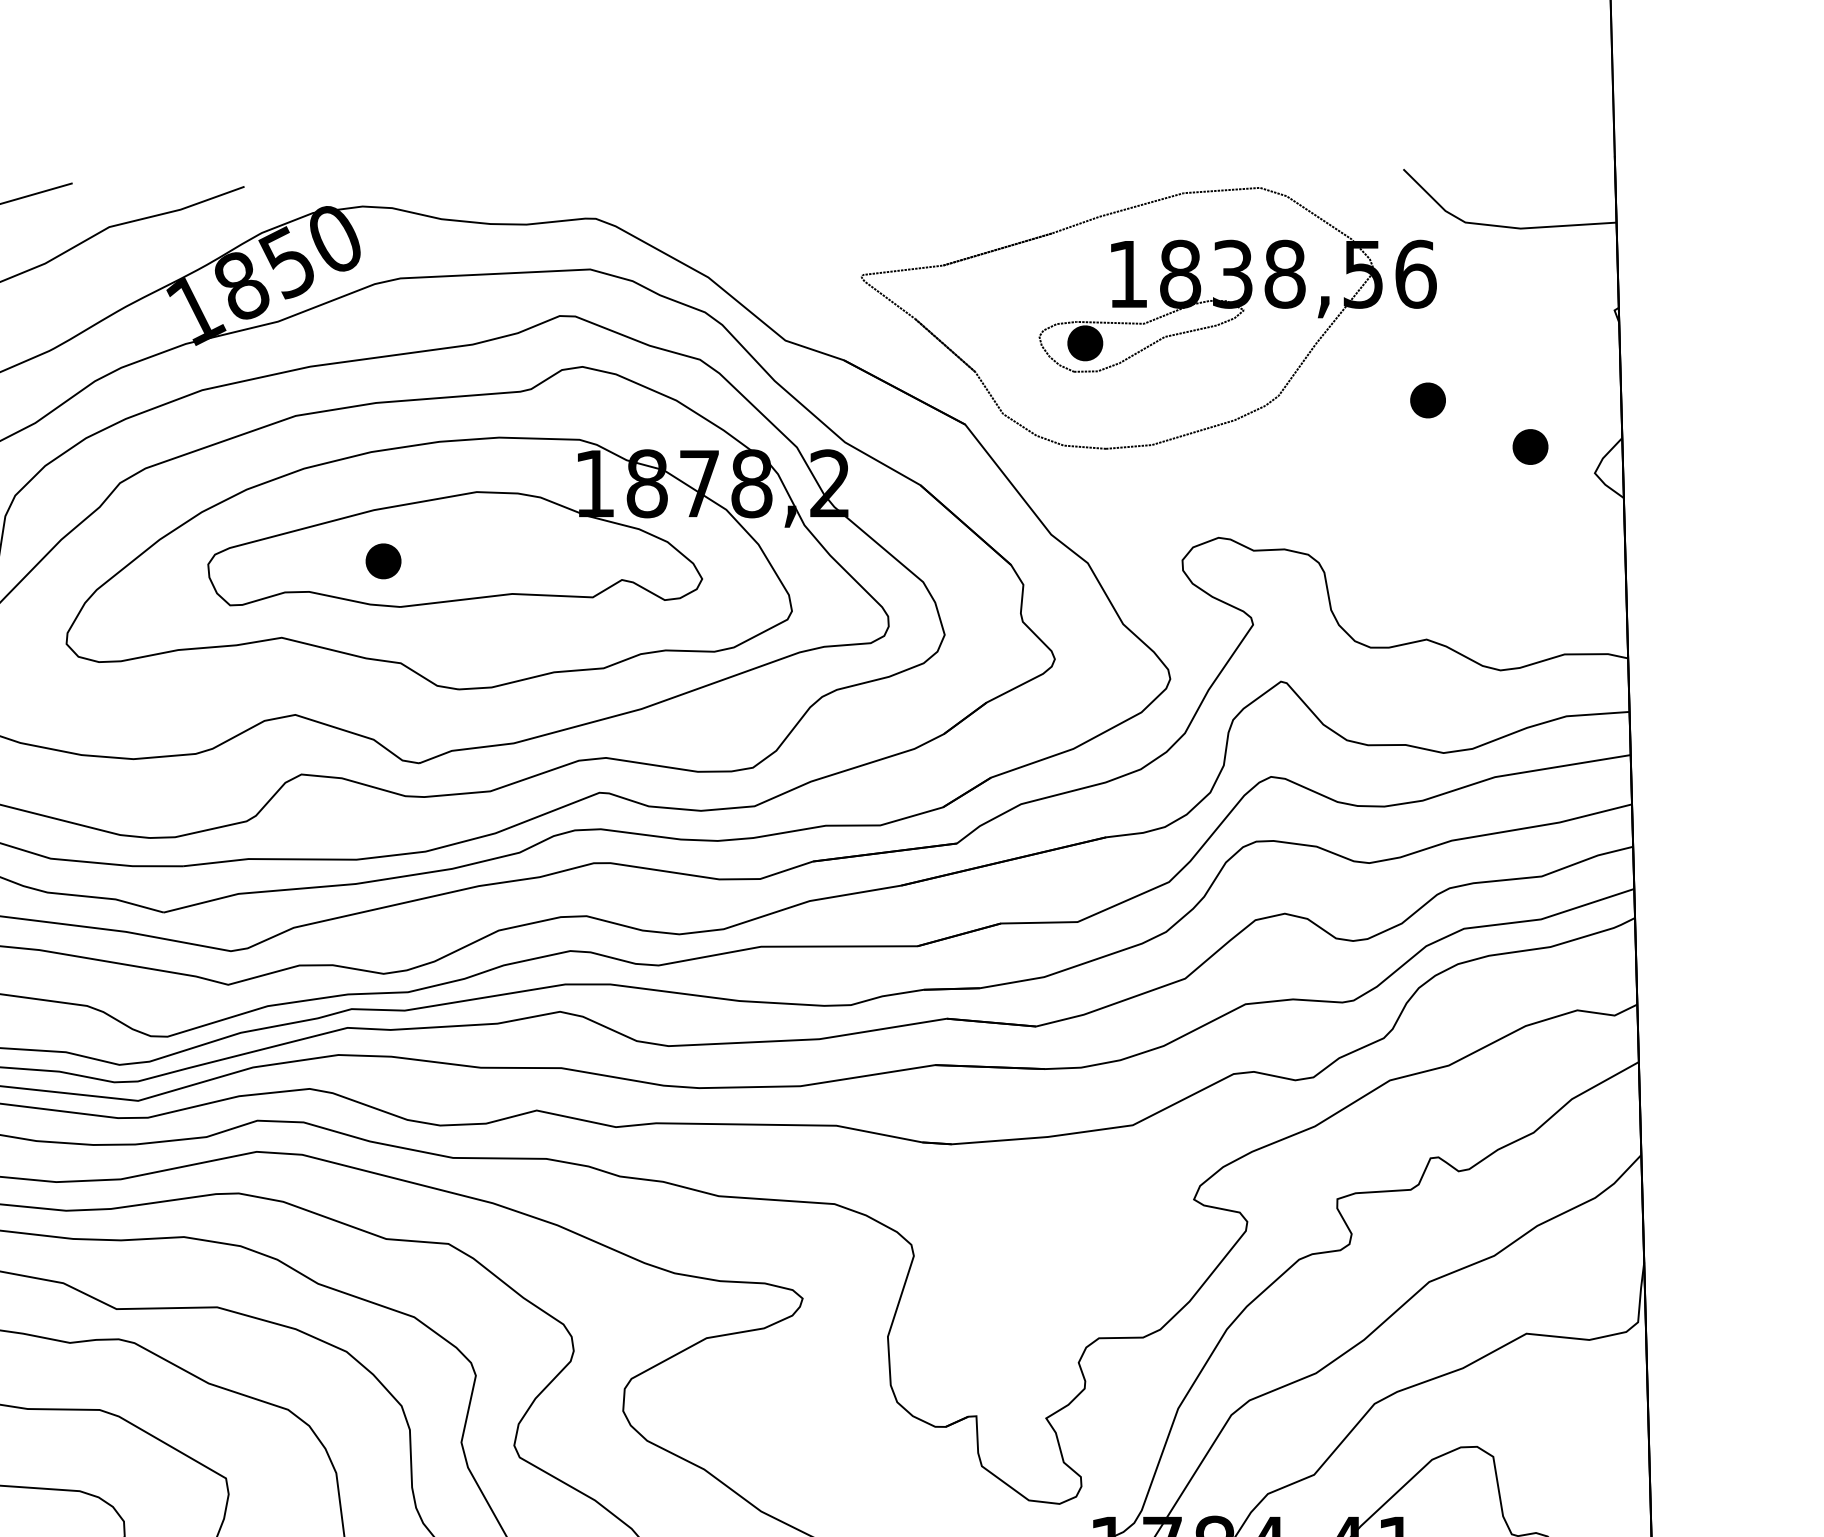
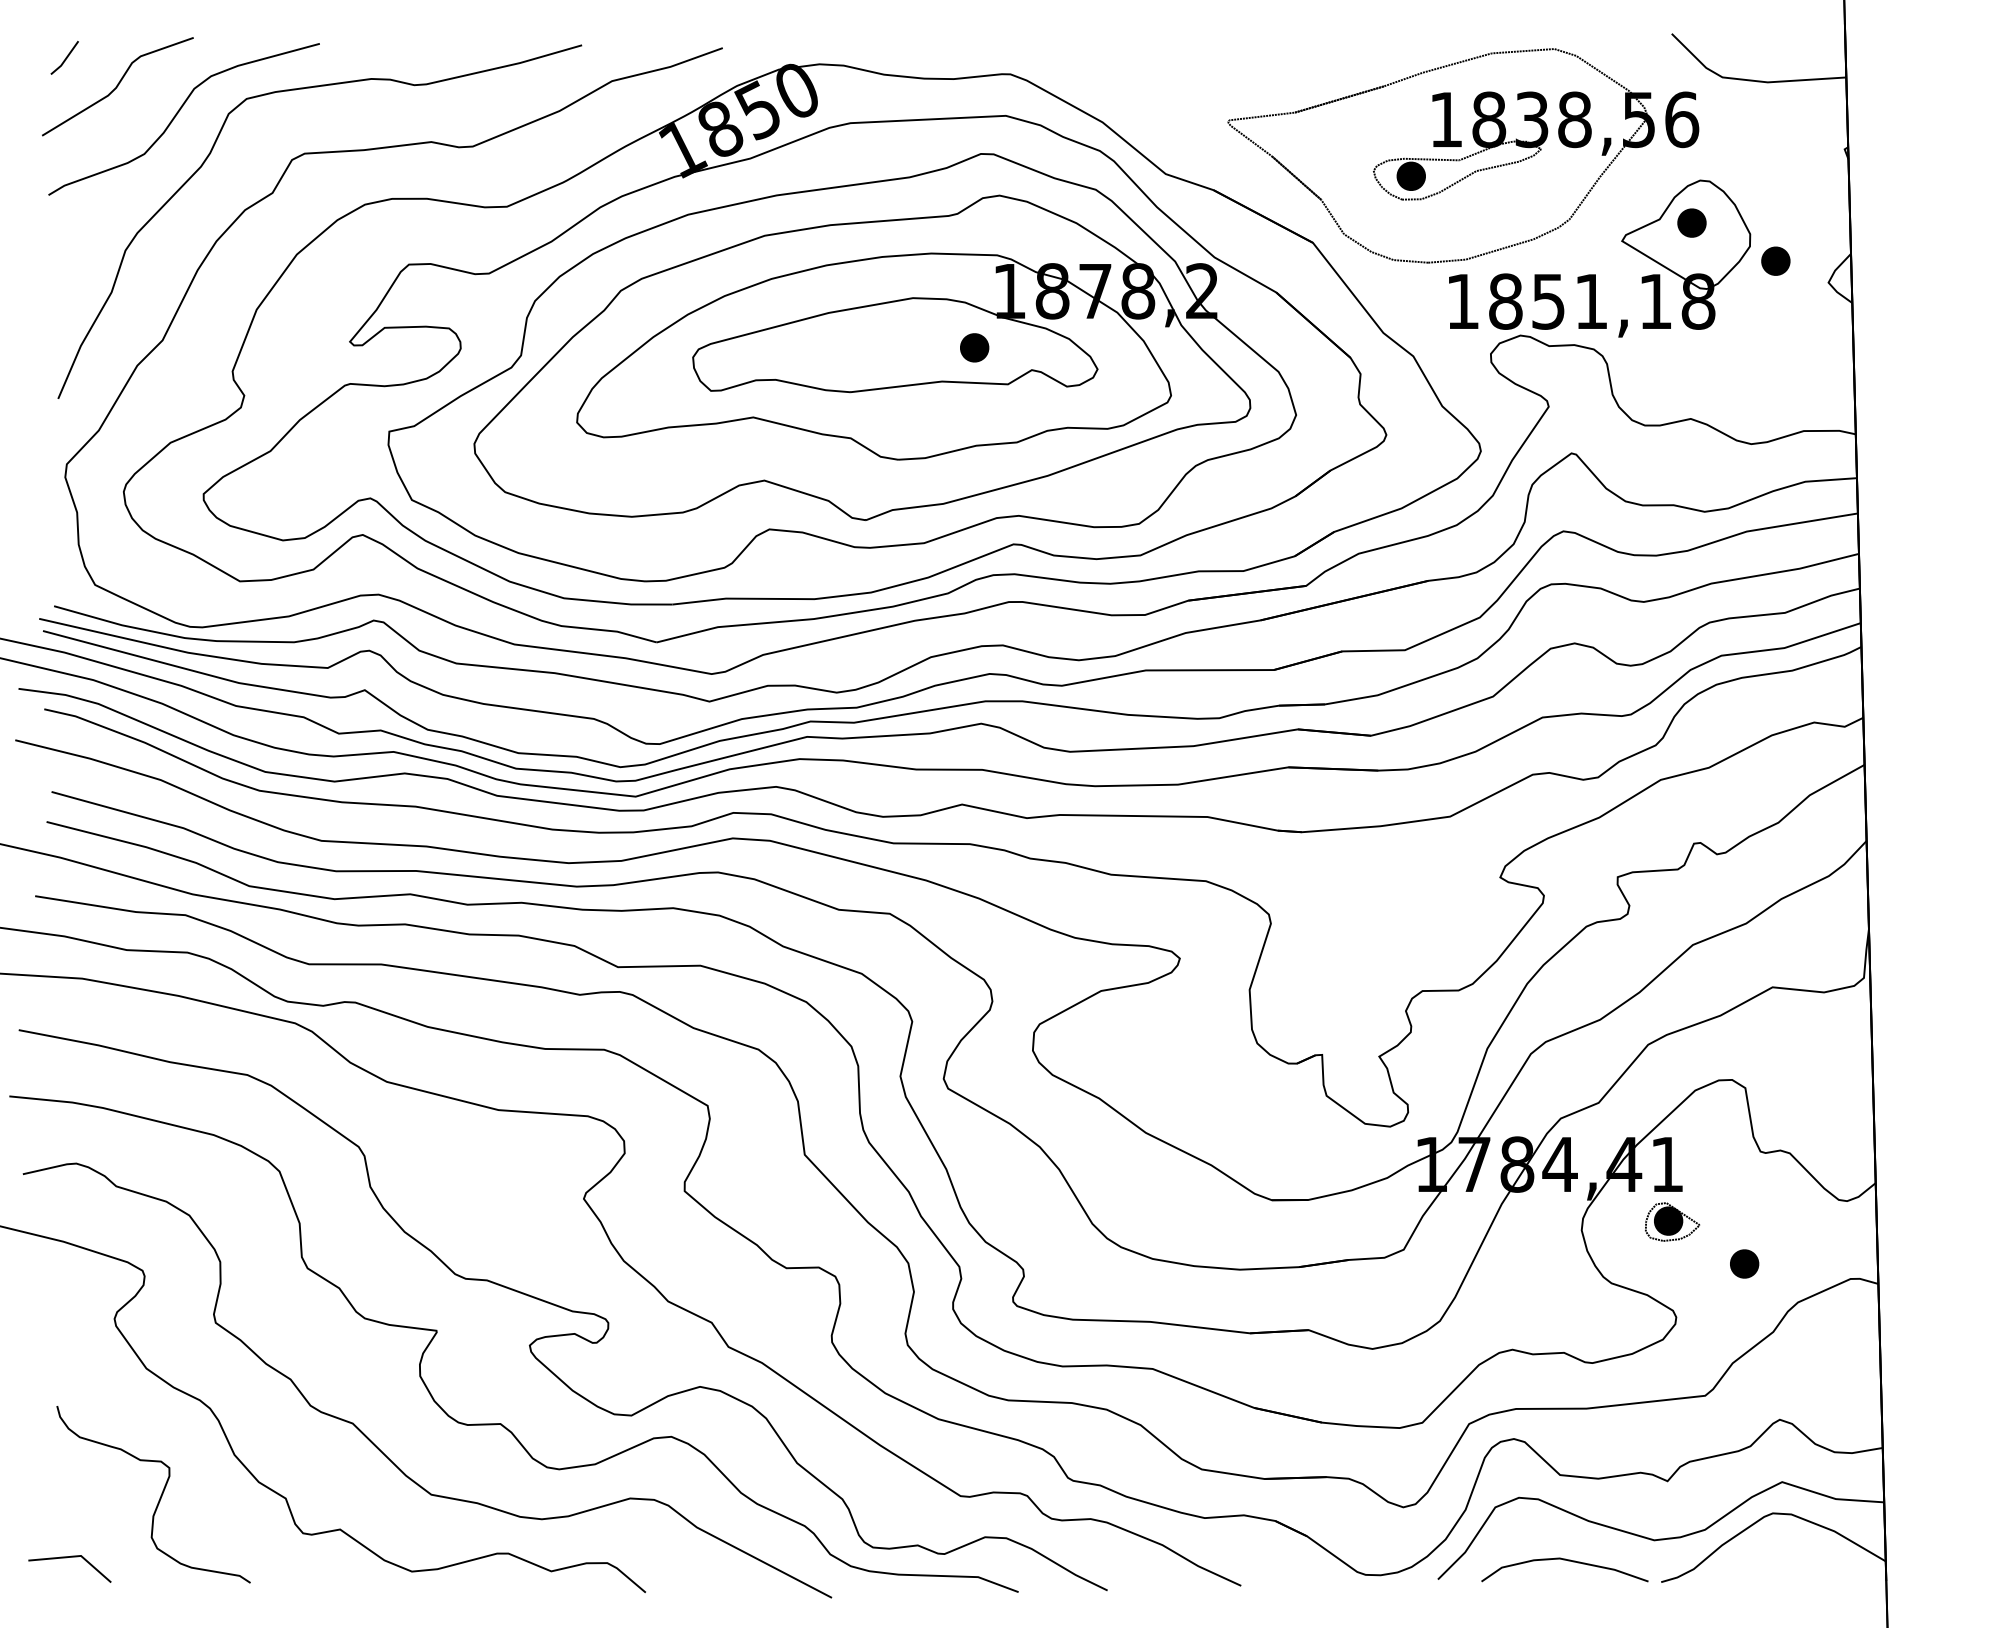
part: (1310, 463) -> (1595, 274), added
part: (383, 560) -> (974, 347), moved

